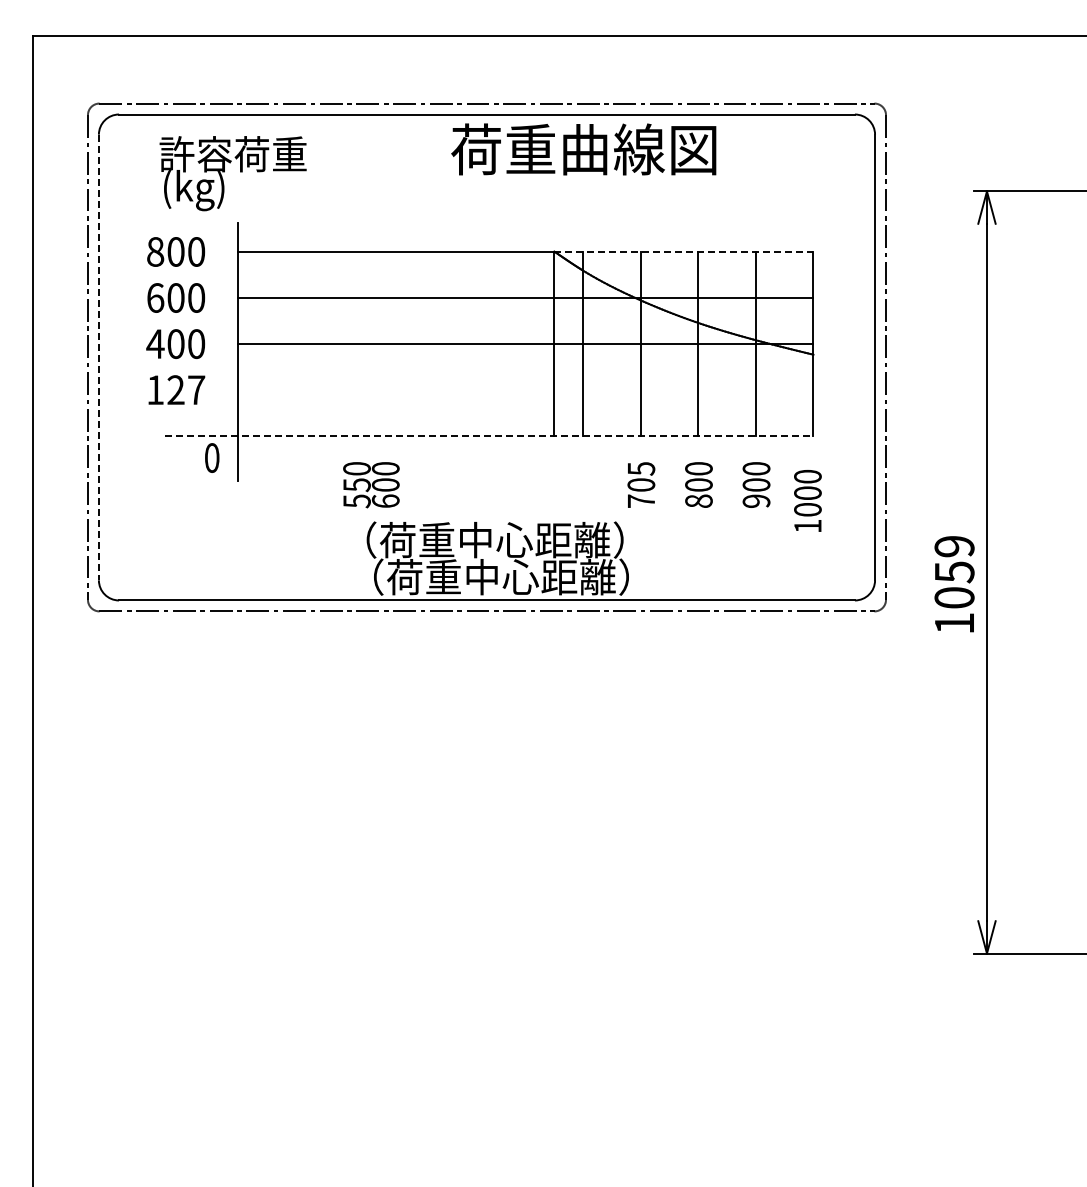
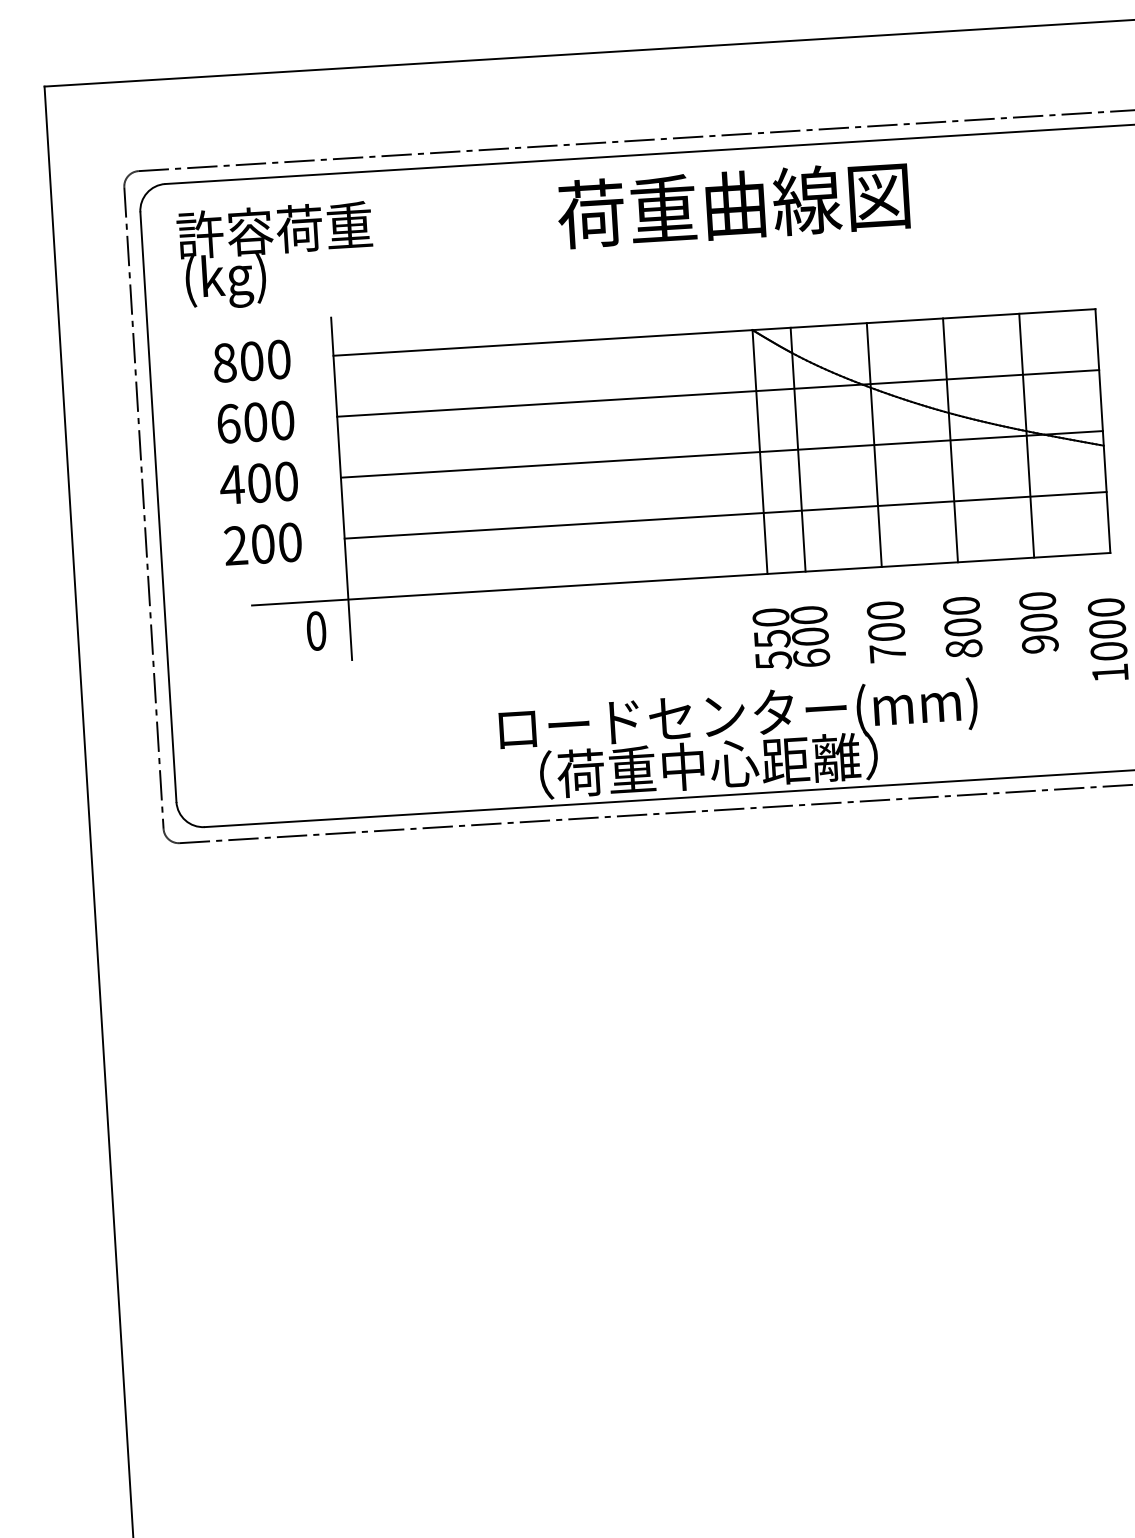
text: (583, 149) -> (733, 205), moved
text: (232, 173) -> (275, 255), moved
line: (683, 251) -> (923, 319), dashed -> solid
line: (98, 357) -> (157, 507), dashed -> solid
line: (525, 389) -> (725, 515), added
text: (176, 390) -> (263, 544), 127 -> 200
line: (489, 435) -> (681, 578), dashed -> solid
text: (641, 468) -> (885, 610), 705 -> 700
text: (371, 485) -> (791, 638), moved
text: (525, 541) -> (737, 716), （荷重中心距離） -> ロードセンター(mm)

